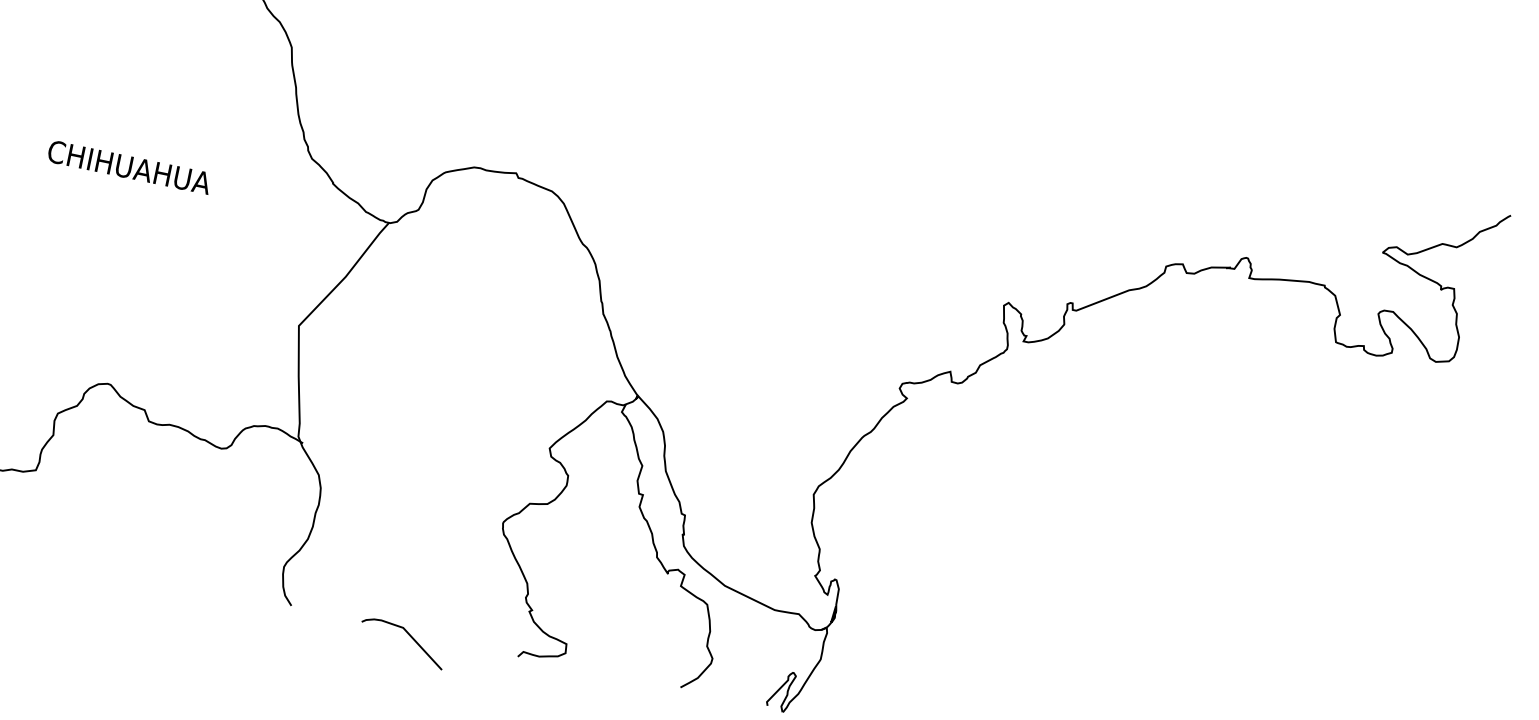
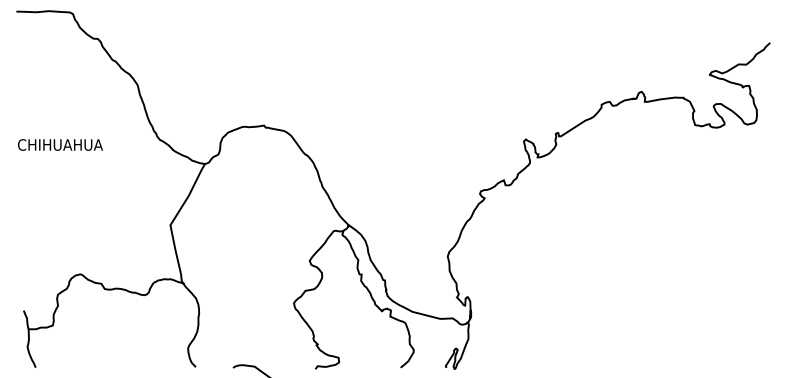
text: (129, 166) -> (60, 144), moved

